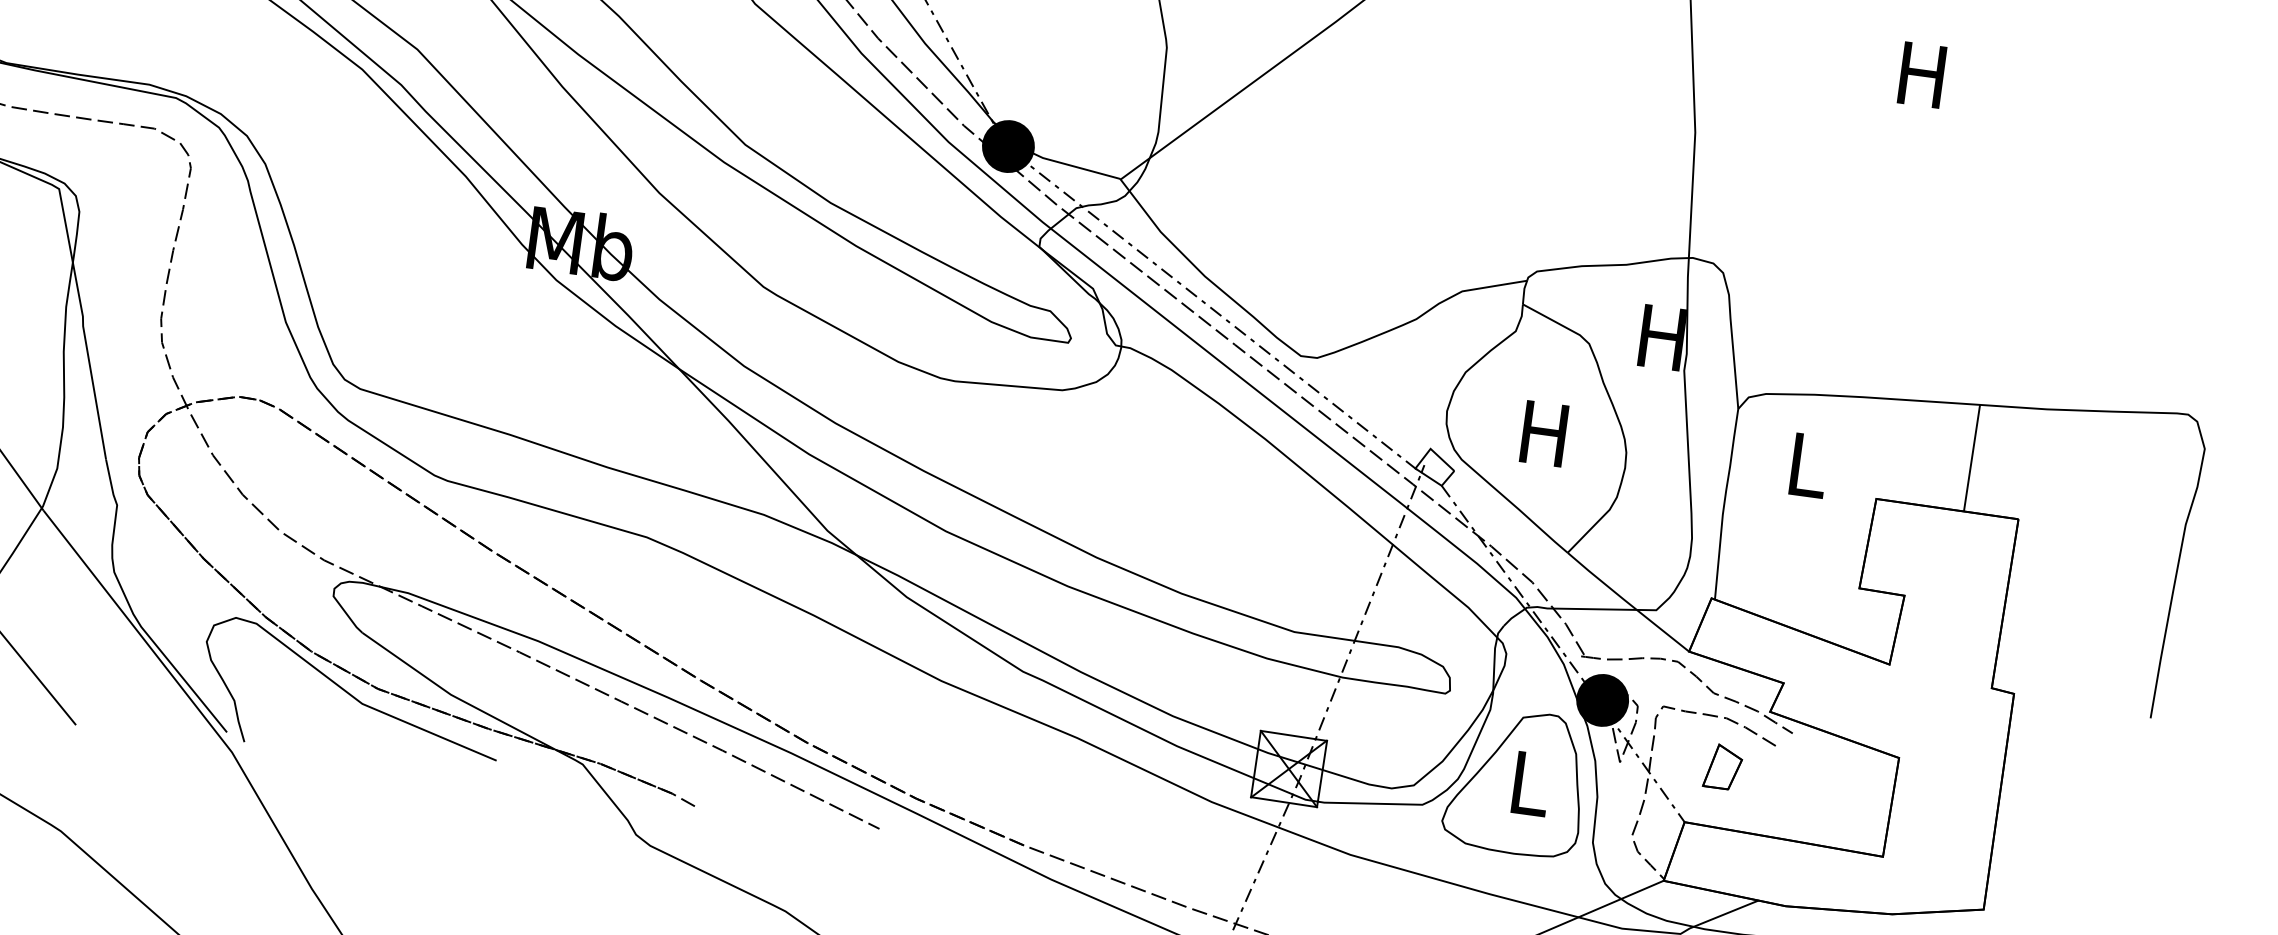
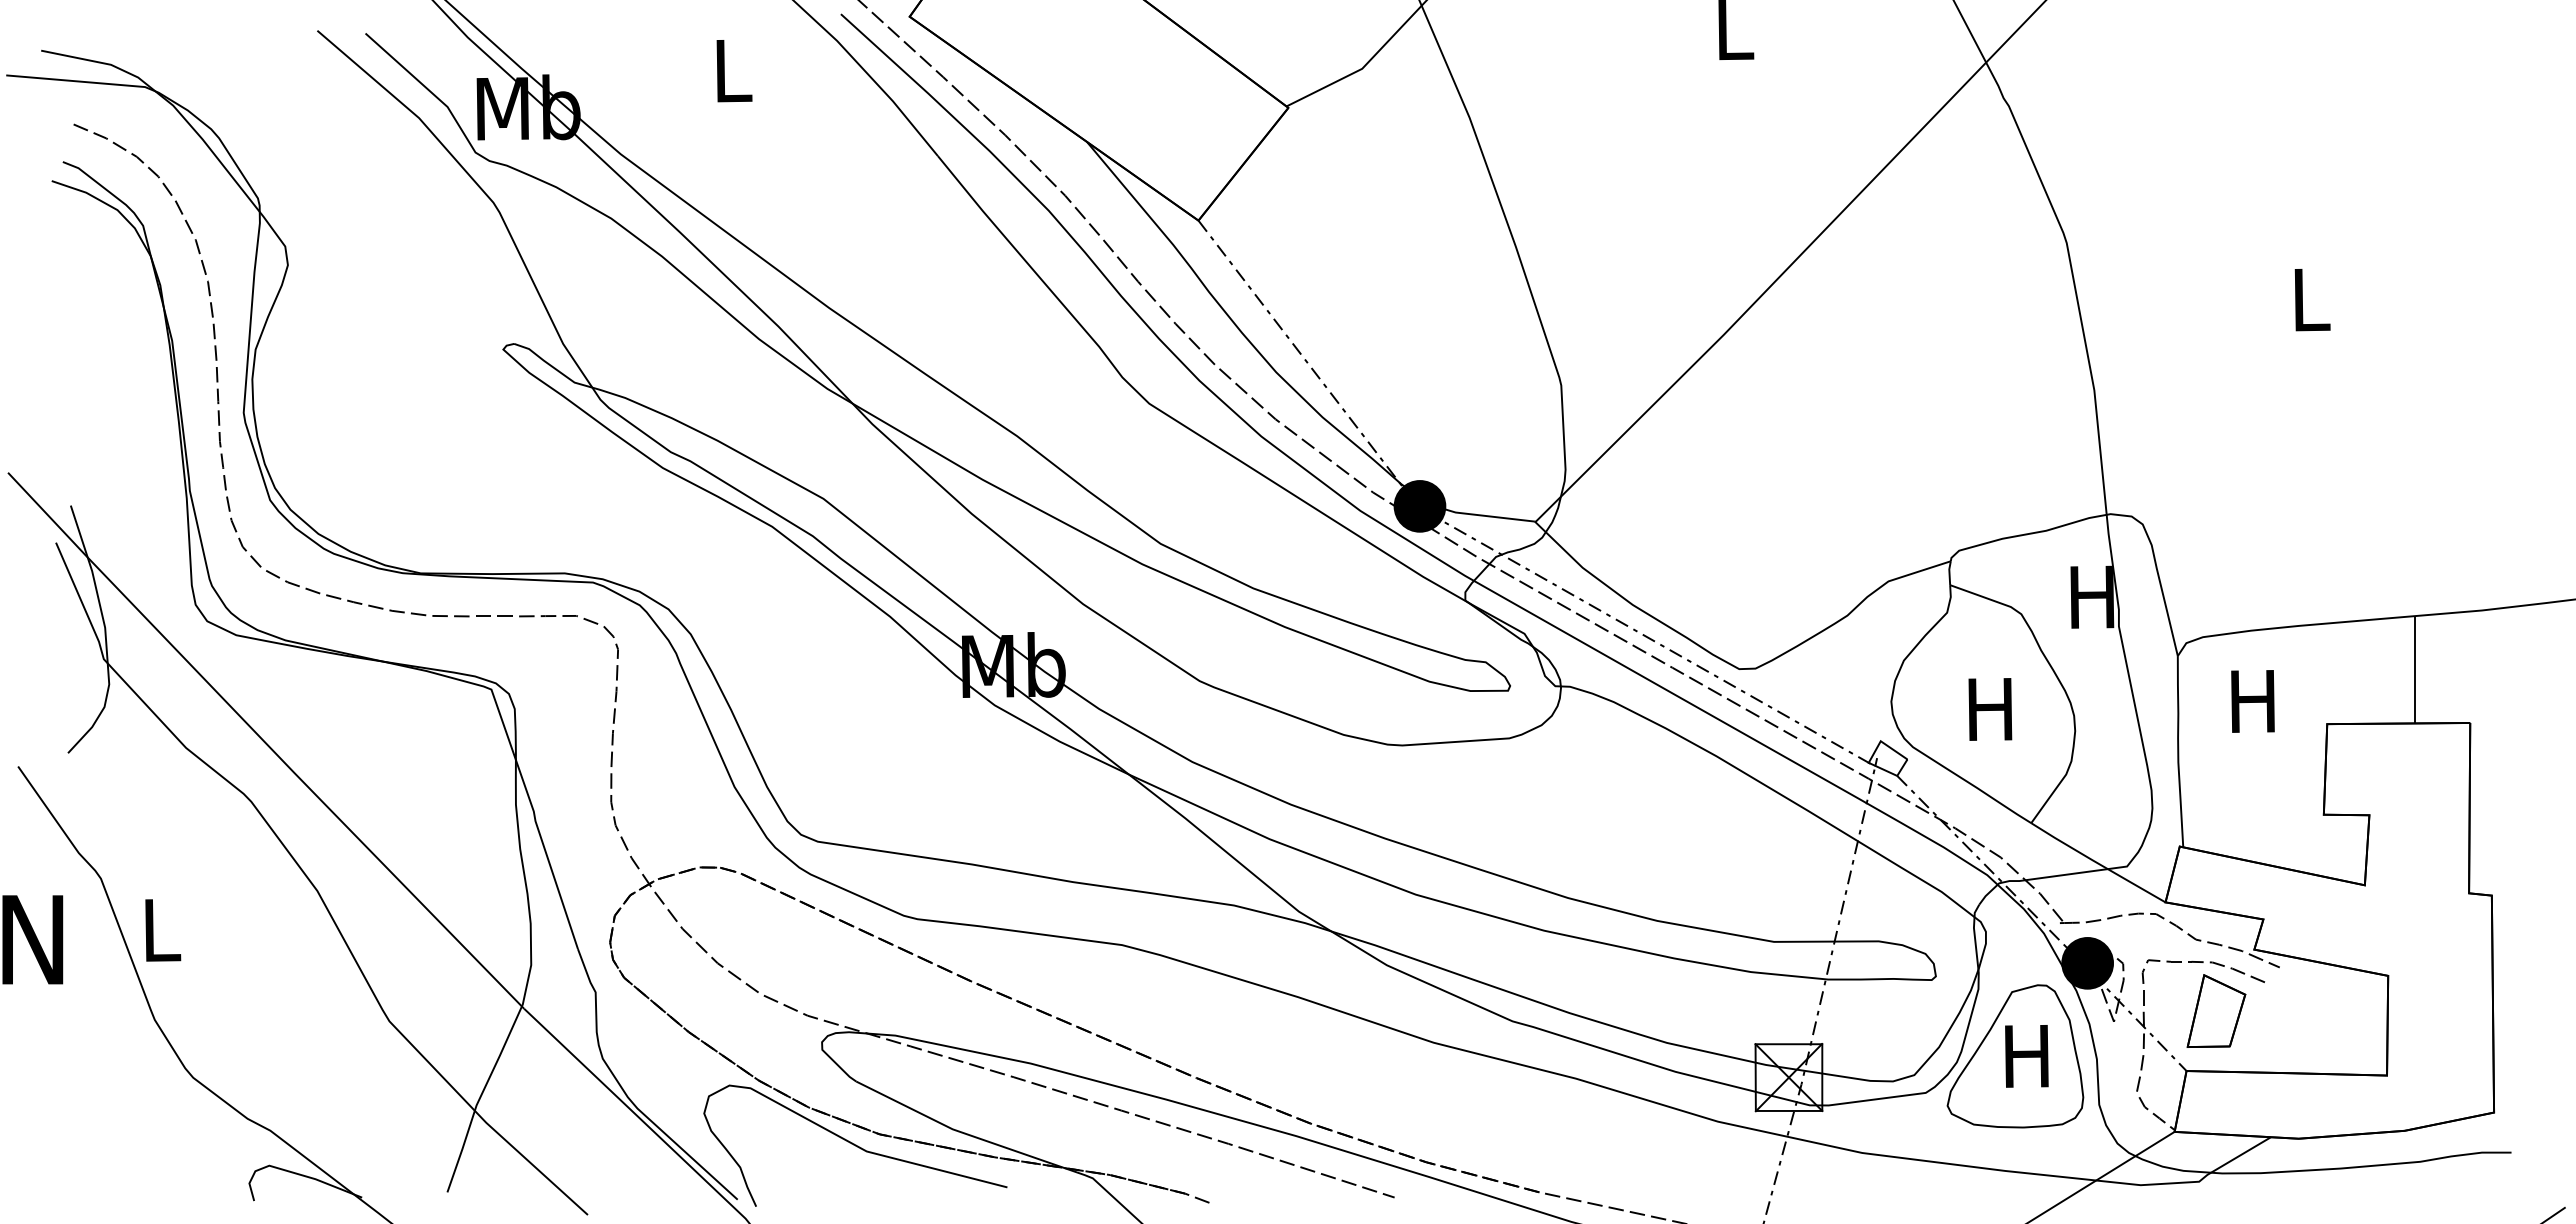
text: (1921, 74) -> (2308, 299), H -> L
text: (1805, 465) -> (2252, 701), L -> H
part: (1723, 766) -> (2216, 1010), size x1.67
text: (1527, 783) -> (2026, 1056), L -> H

